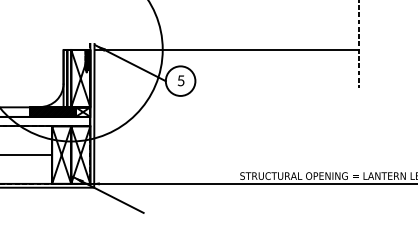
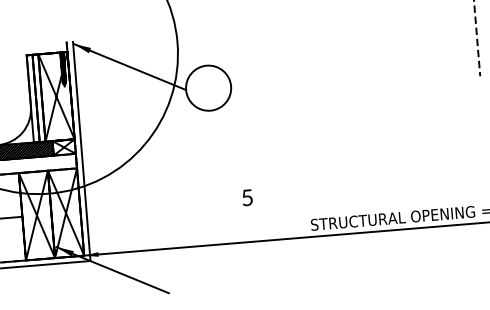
line: (226, 49) -> (274, 34), removed
text: (180, 80) -> (246, 197), moved

